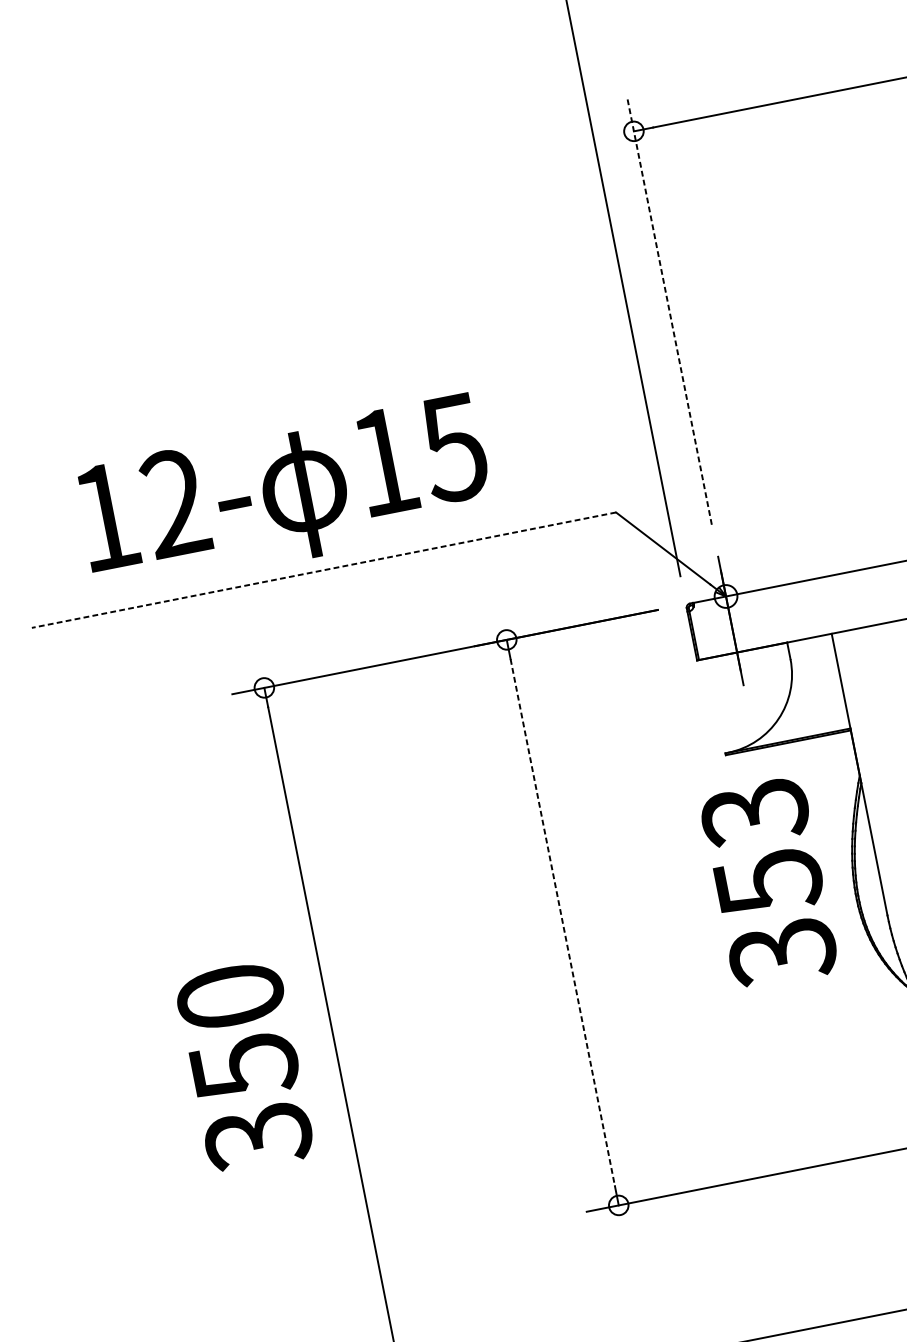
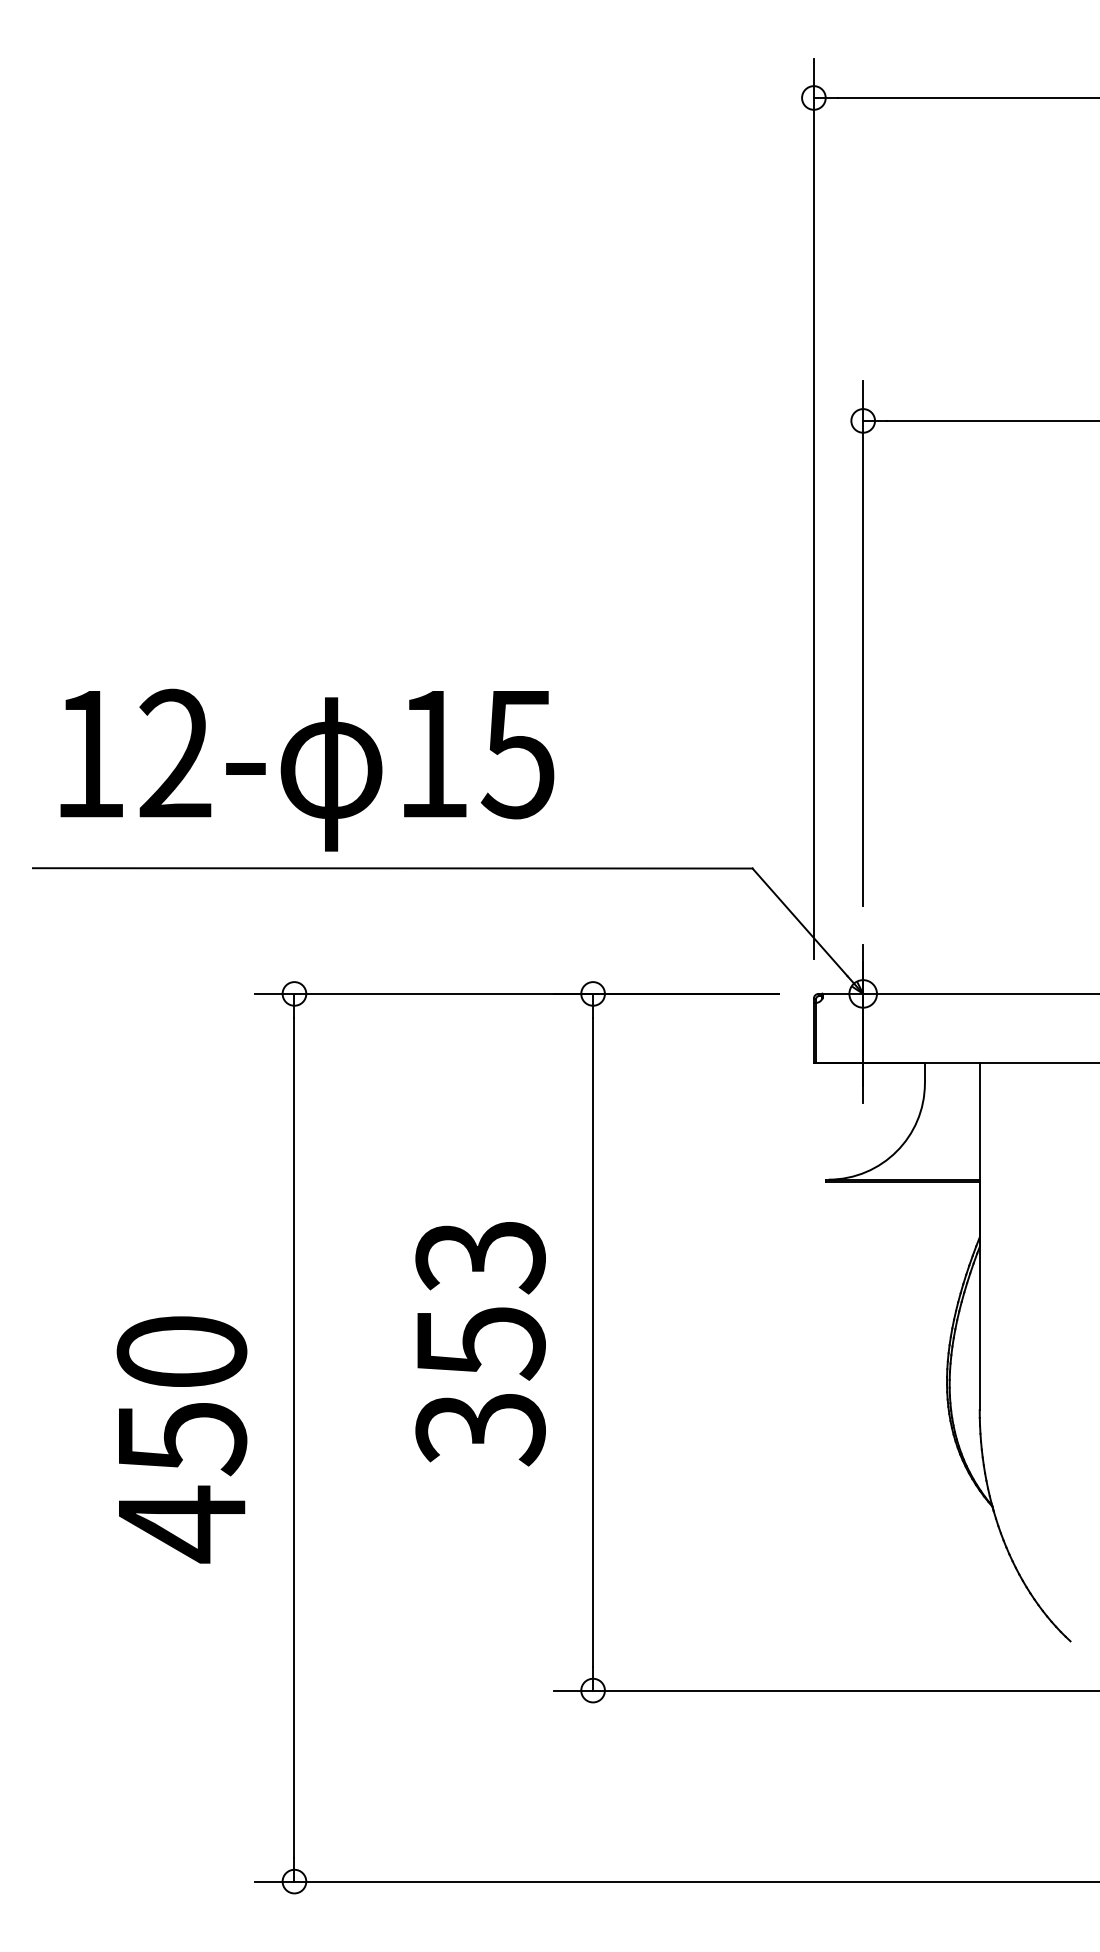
line: (669, 311) -> (863, 643), dashed -> solid
text: (285, 494) -> (307, 769), moved
line: (323, 570) -> (392, 868), dashed -> solid
text: (768, 883) -> (480, 1344), moved
line: (563, 922) -> (593, 1342), dashed -> solid
text: (257, 1136) -> (181, 1524), 350 -> 450

